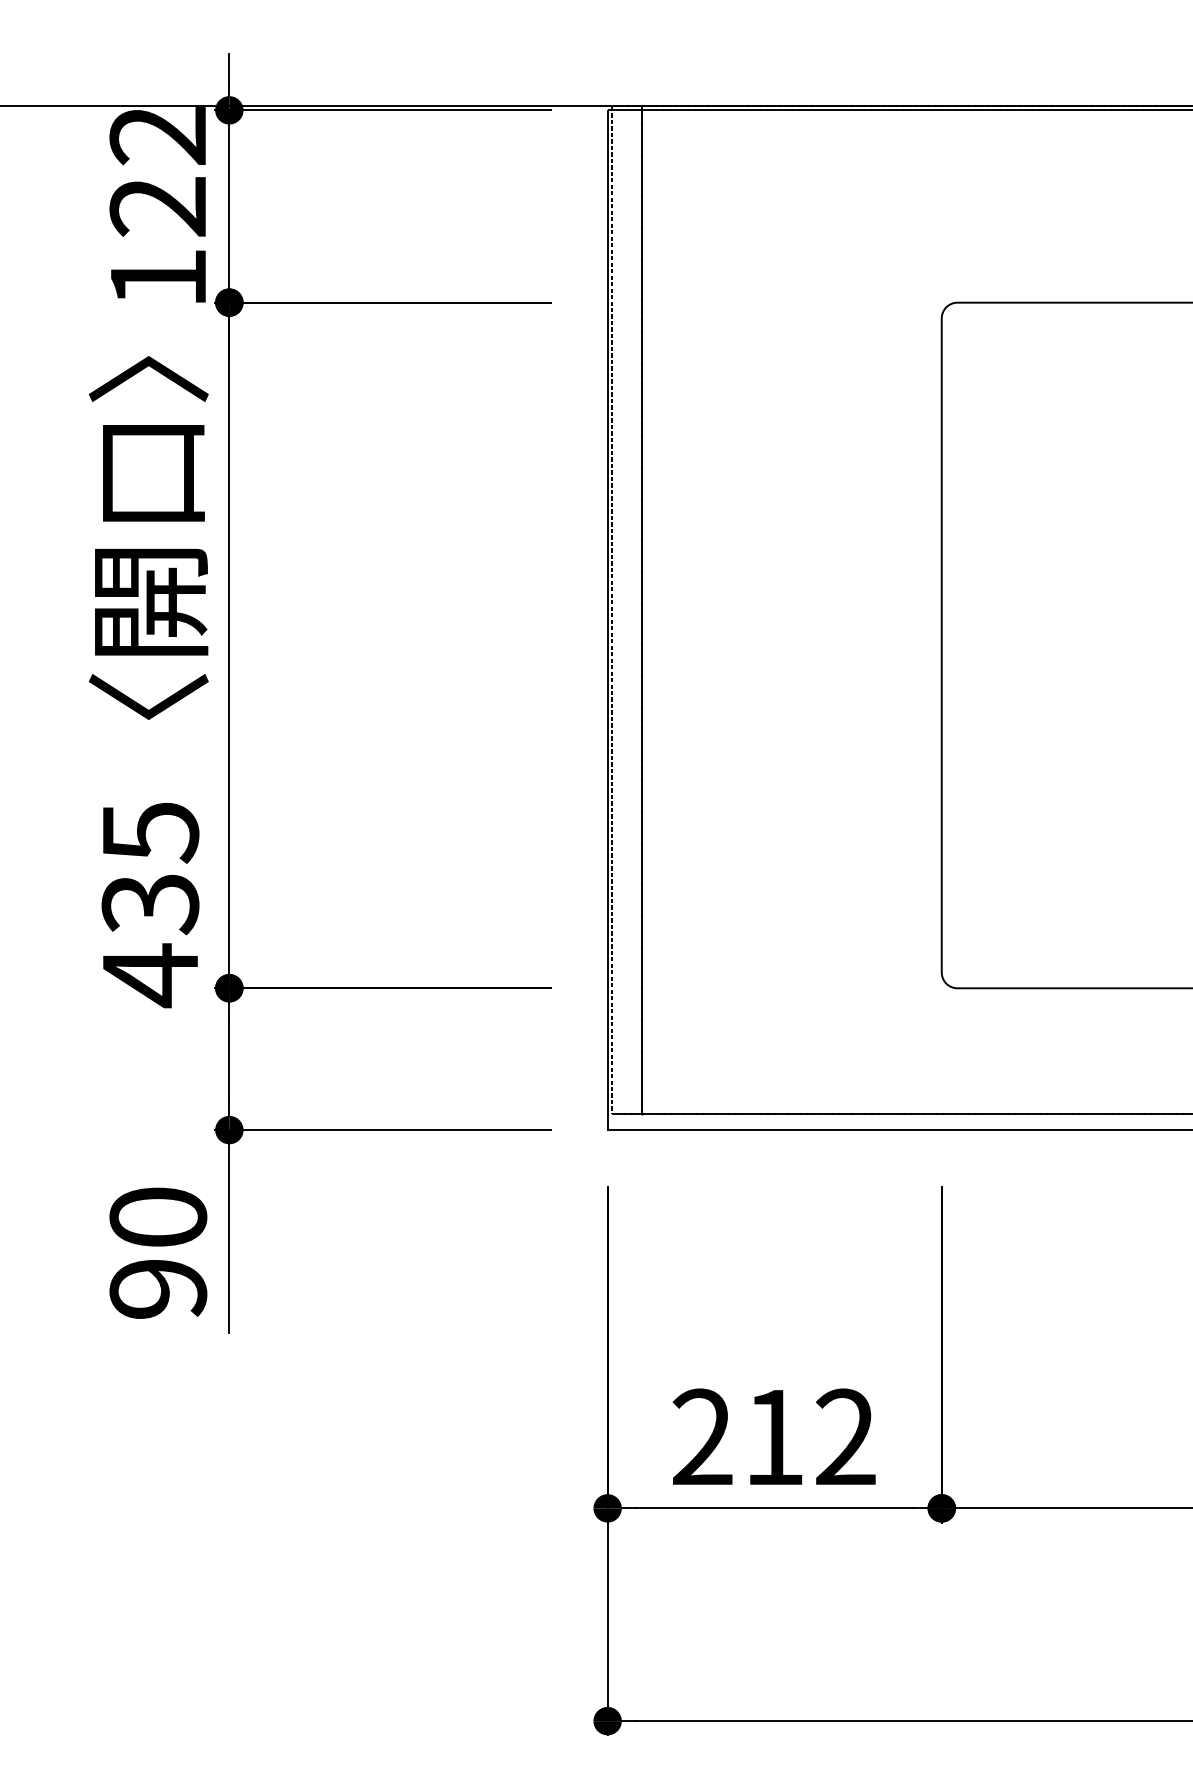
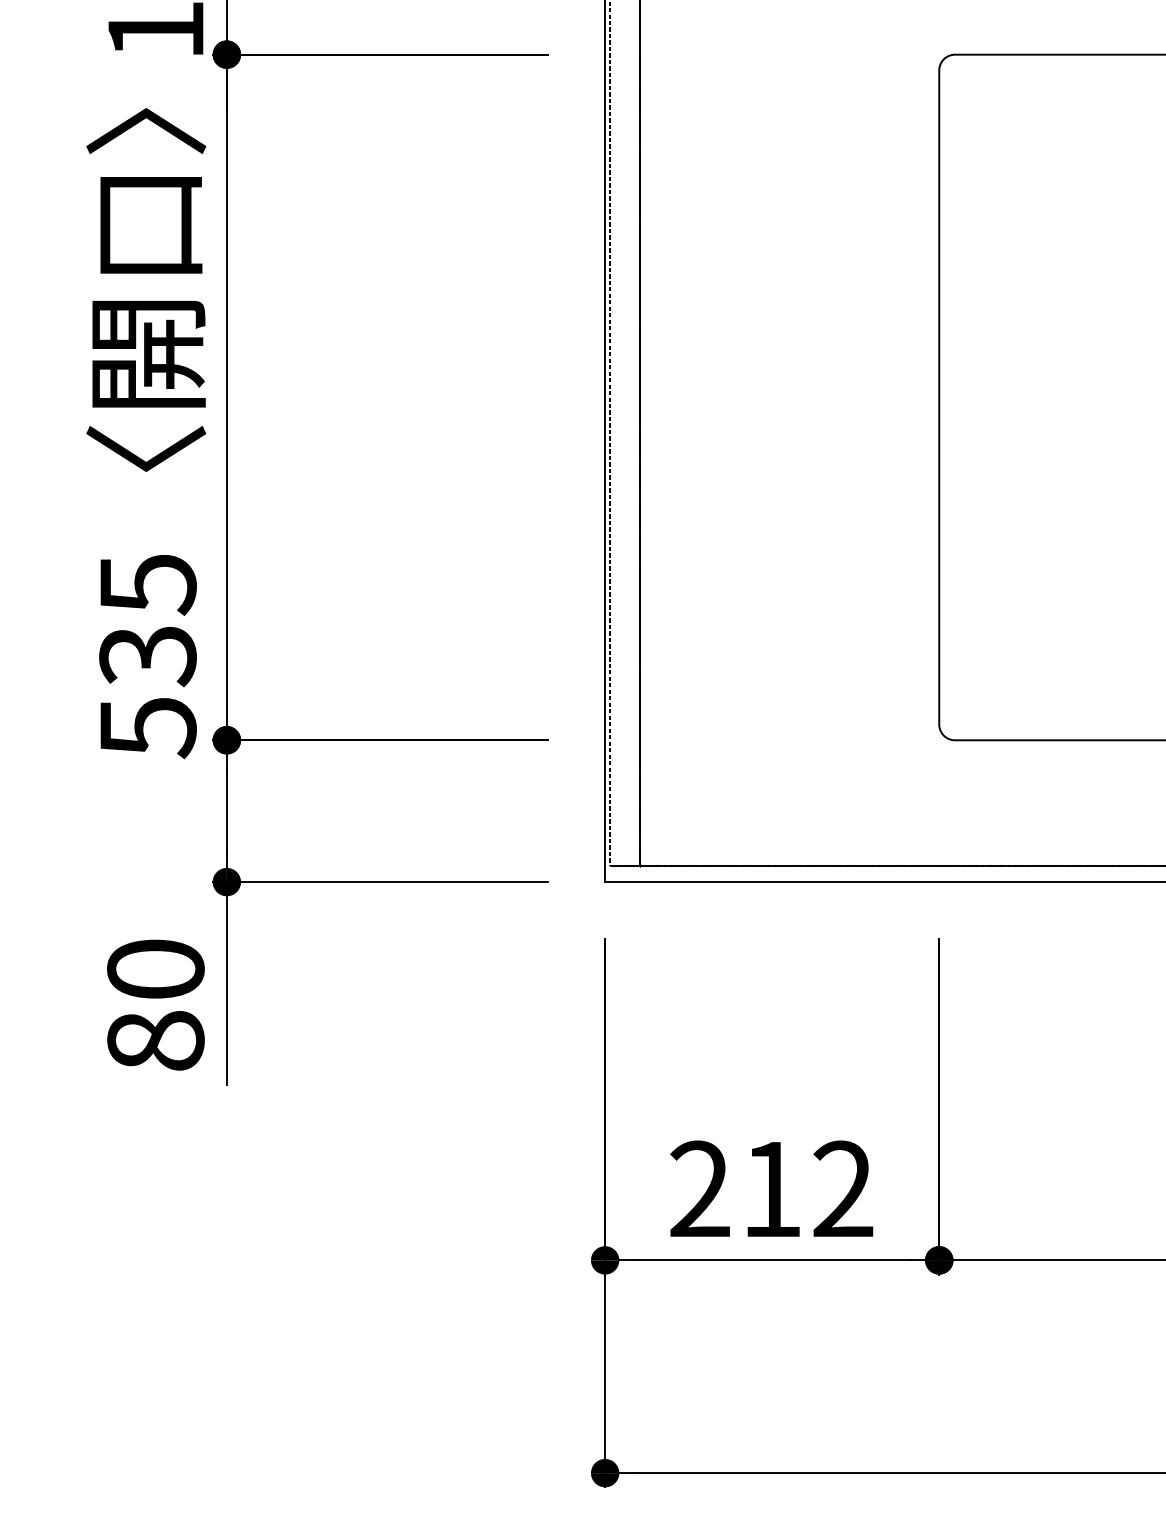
text: (151, 975) -> (149, 727), 435 -> 535
text: (158, 1288) -> (156, 1040), 90 -> 80

